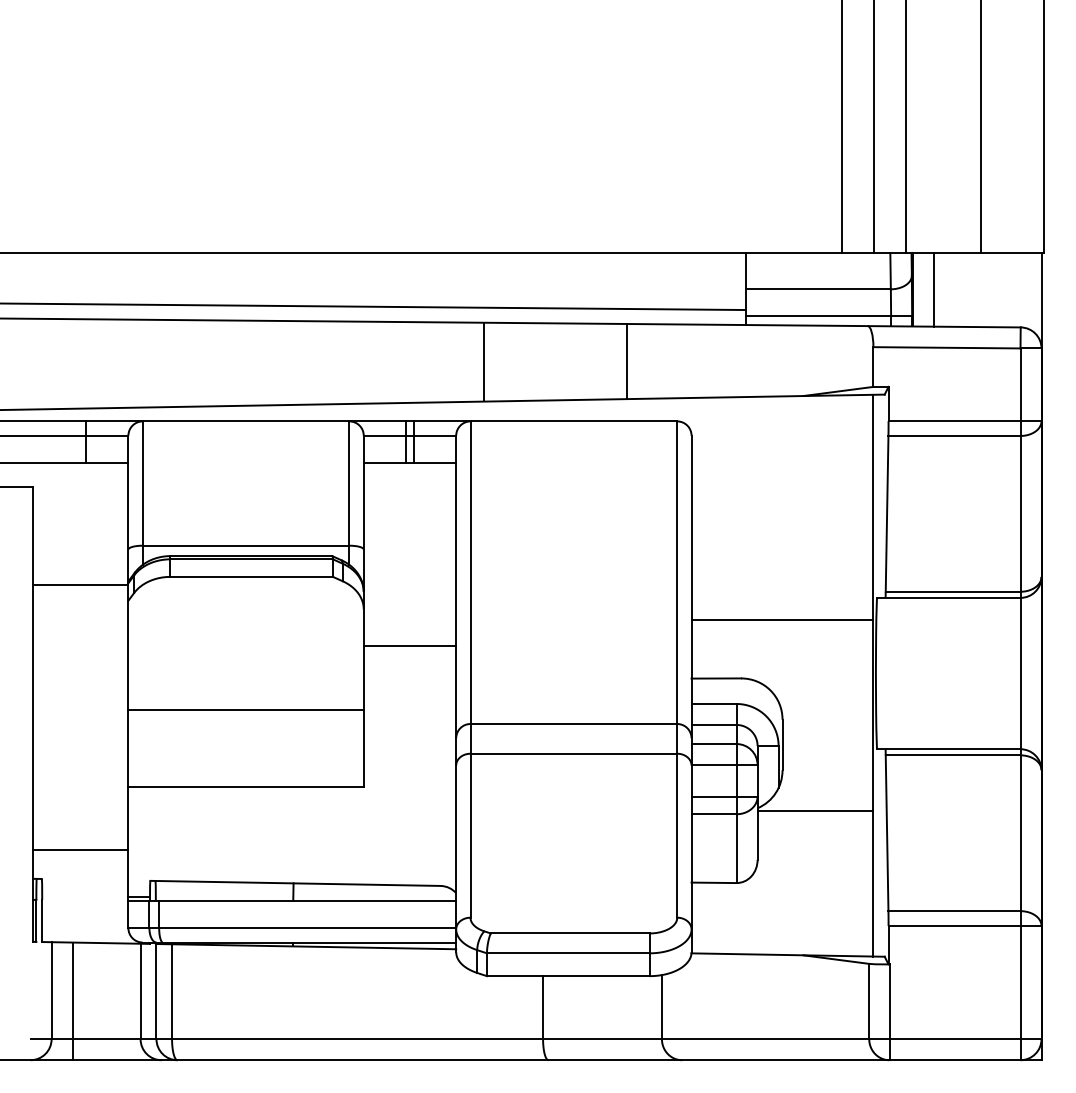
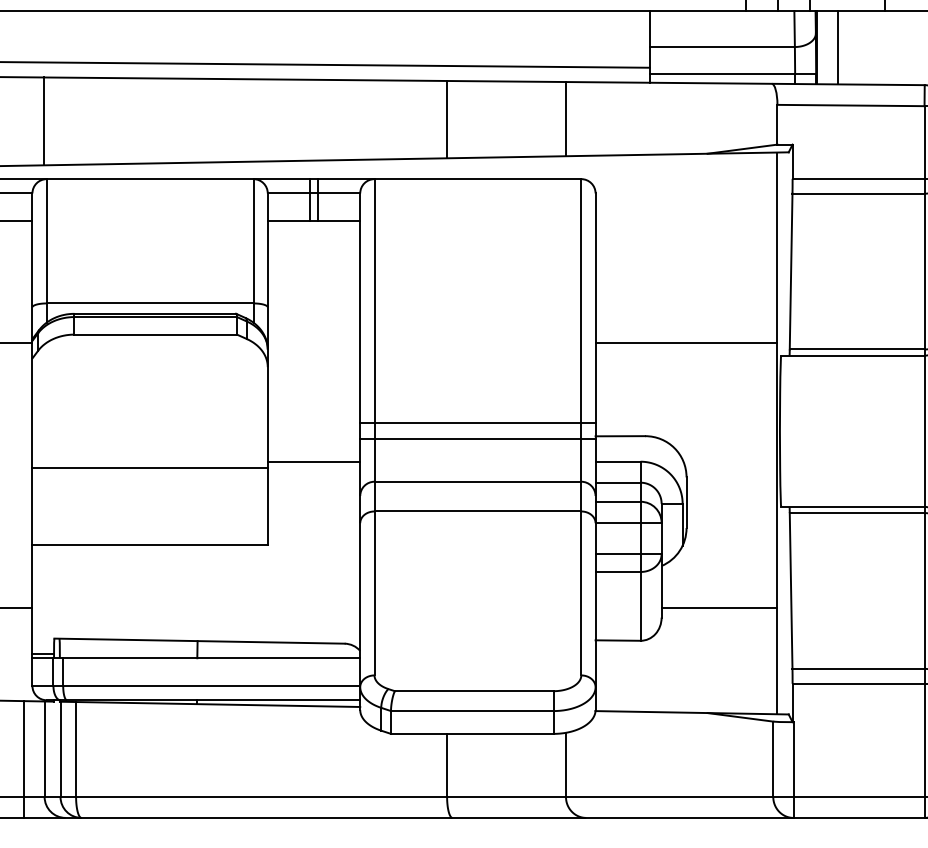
line: (484, 361) -> (447, 119), moved
line: (626, 361) -> (565, 119), moved
line: (140, 363) -> (44, 121), added
line: (782, 620) -> (686, 343), moved
line: (409, 645) -> (313, 461), moved
line: (573, 665) -> (477, 423), added
line: (573, 681) -> (477, 439), added
line: (815, 811) -> (719, 608), moved
line: (119, 1001) -> (23, 759), added

